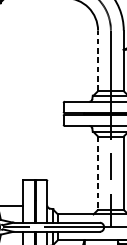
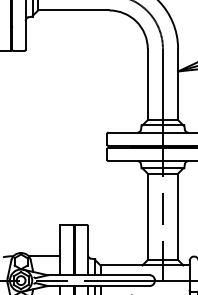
line: (97, 60) -> (147, 84), dashed -> solid
line: (97, 173) -> (147, 217), dashed -> solid

